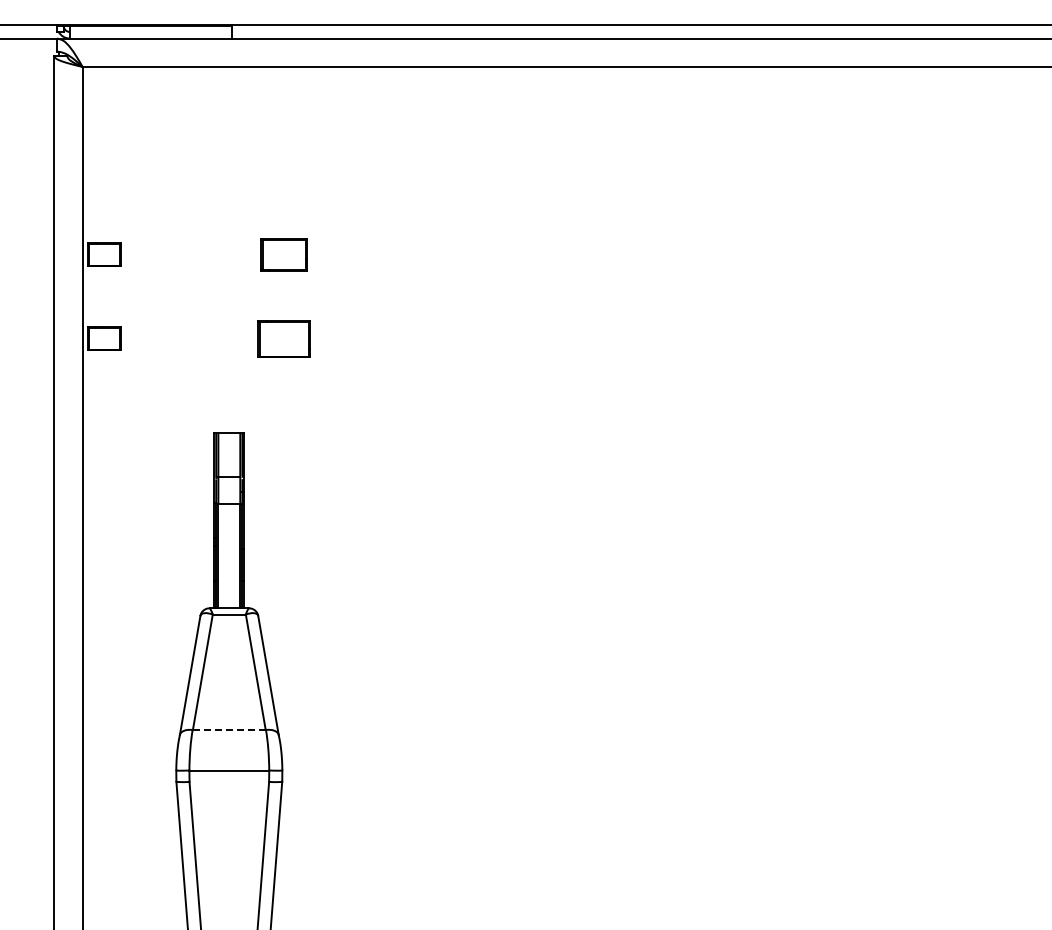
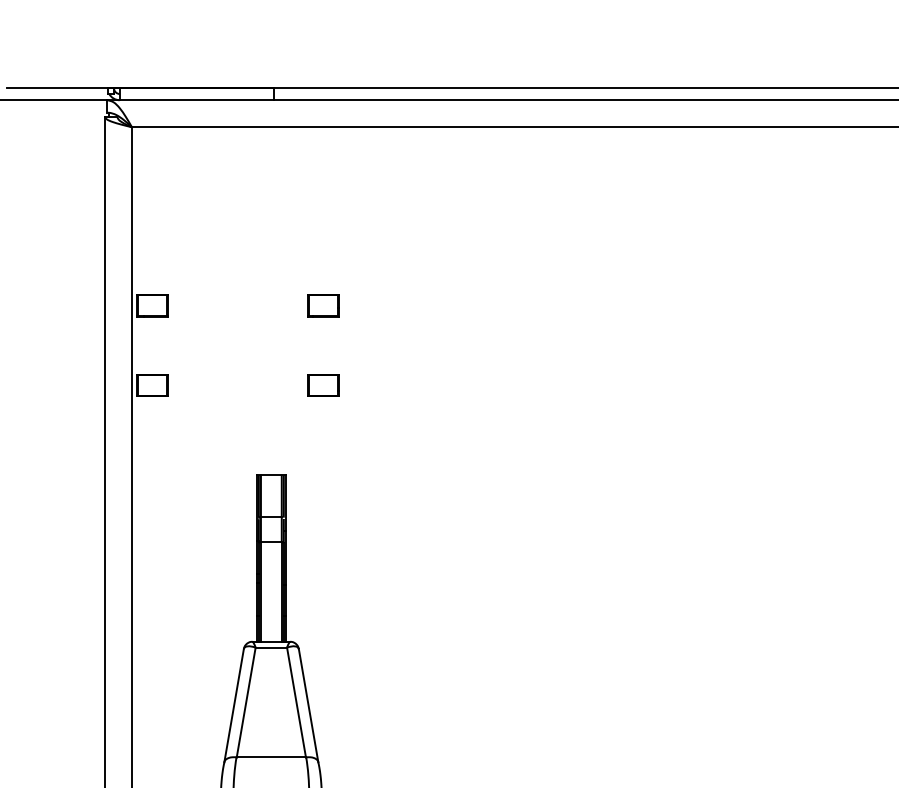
part: (283, 254) -> (322, 305), size x0.71
part: (283, 338) -> (322, 385), size x0.62
line: (229, 730) -> (271, 757), dashed -> solid

